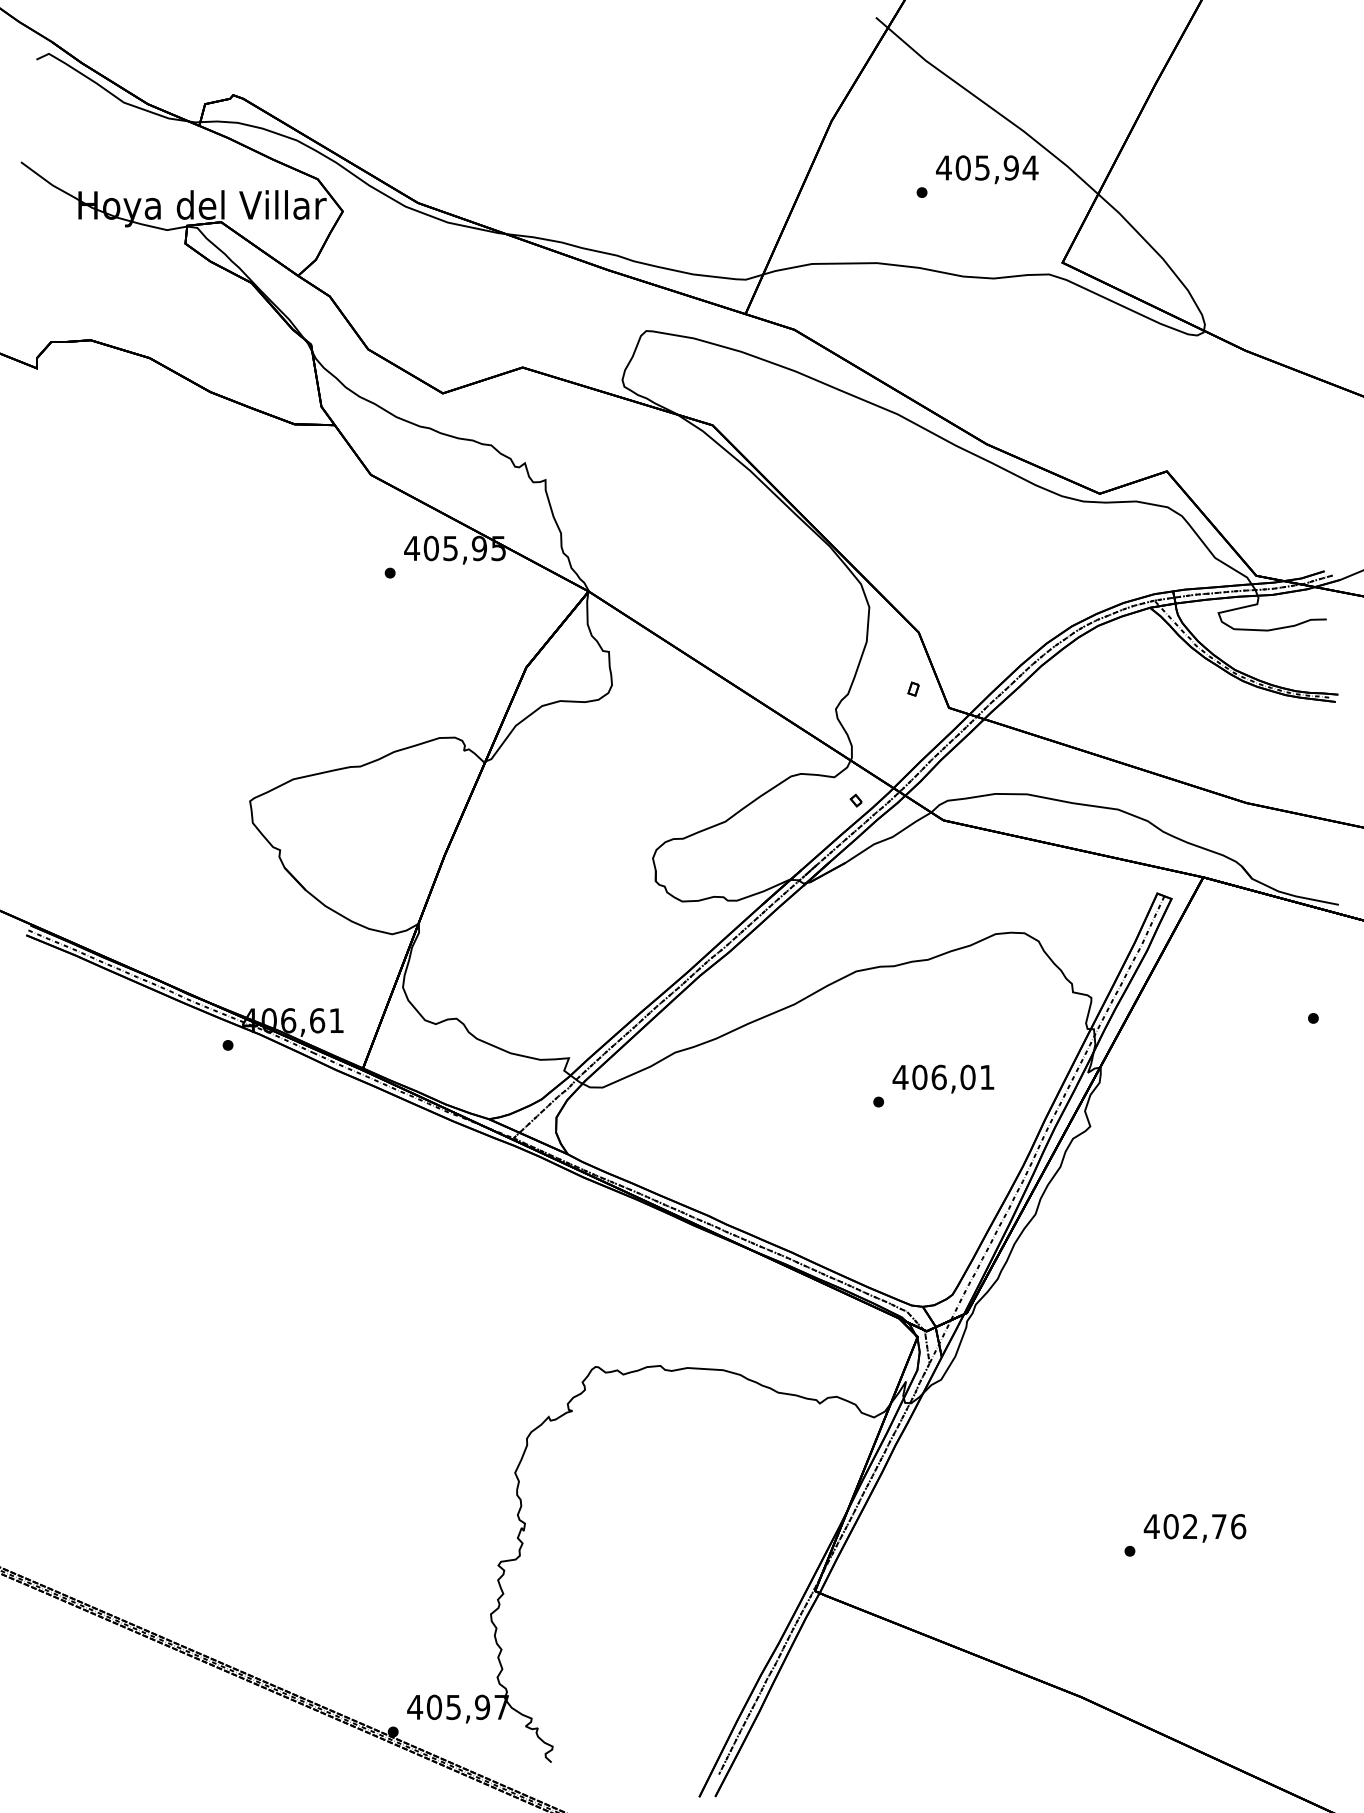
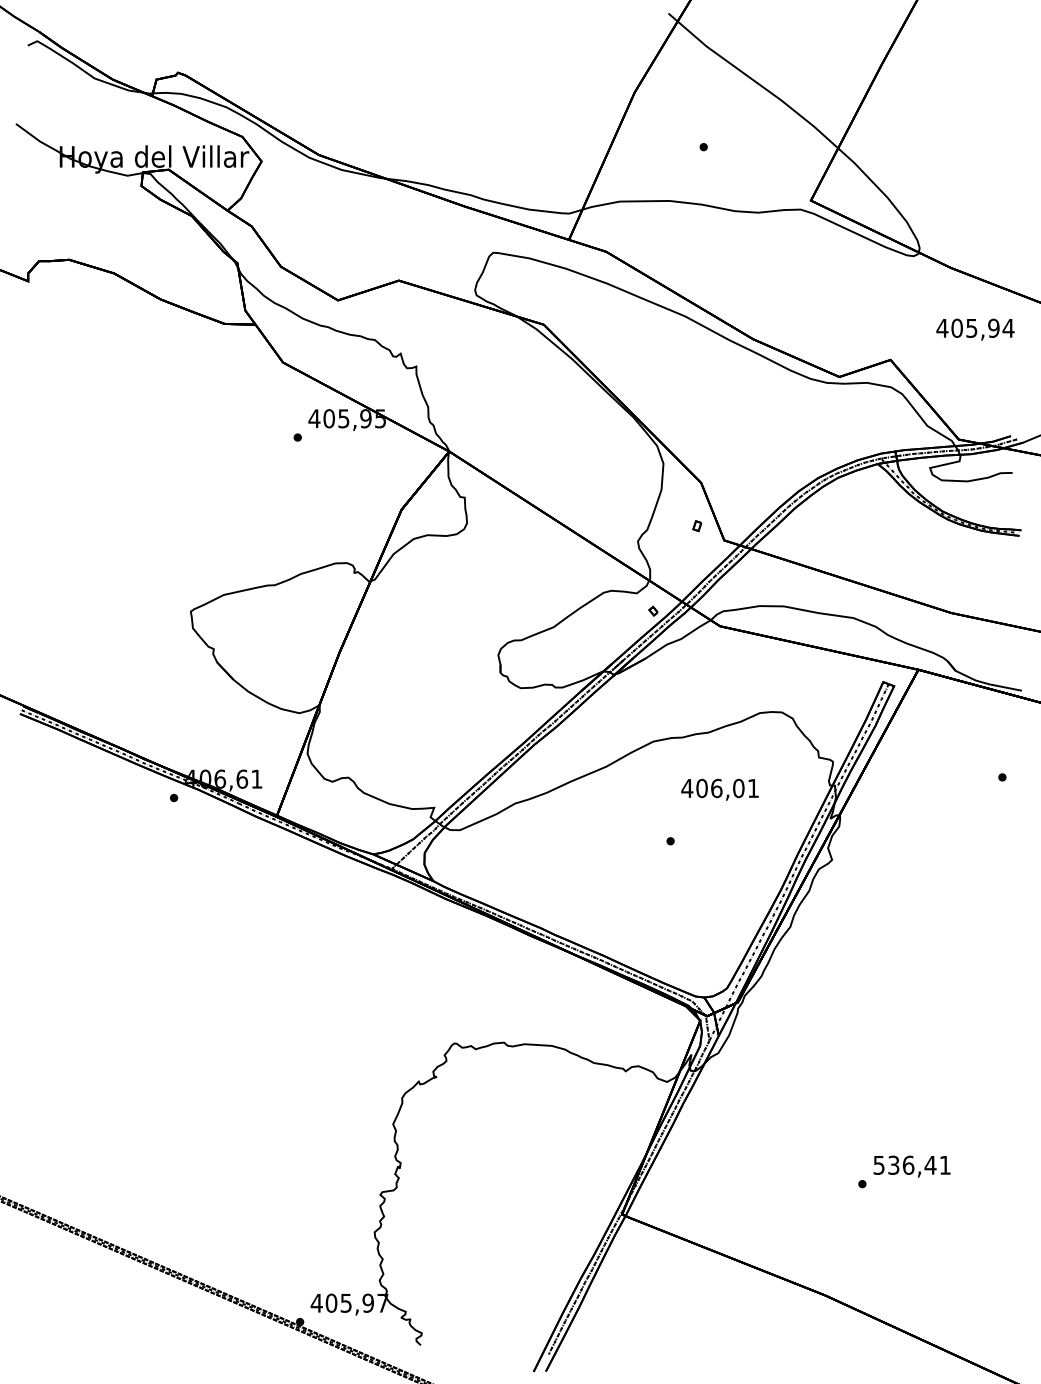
text: (987, 169) -> (975, 329), moved
text: (942, 1078) -> (719, 789), moved
text: (1195, 1525) -> (912, 1164), 402,76 -> 536,41

